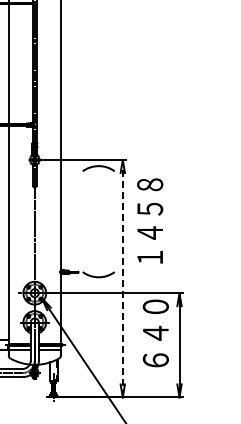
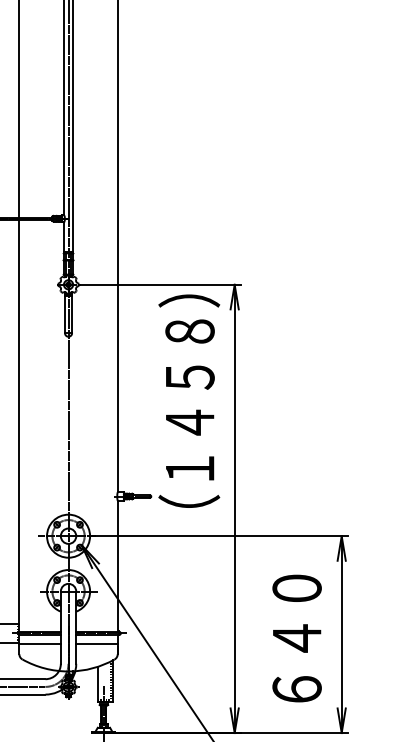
text: (150, 220) -> (190, 398), moved
line: (122, 278) -> (234, 508), dashed -> solid
text: (155, 333) -> (296, 638), moved

